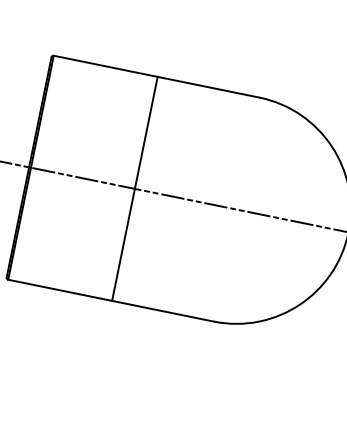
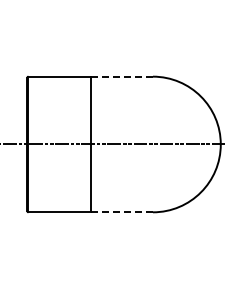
line: (209, 87) -> (122, 76), solid -> dashed
line: (163, 311) -> (122, 212), solid -> dashed

